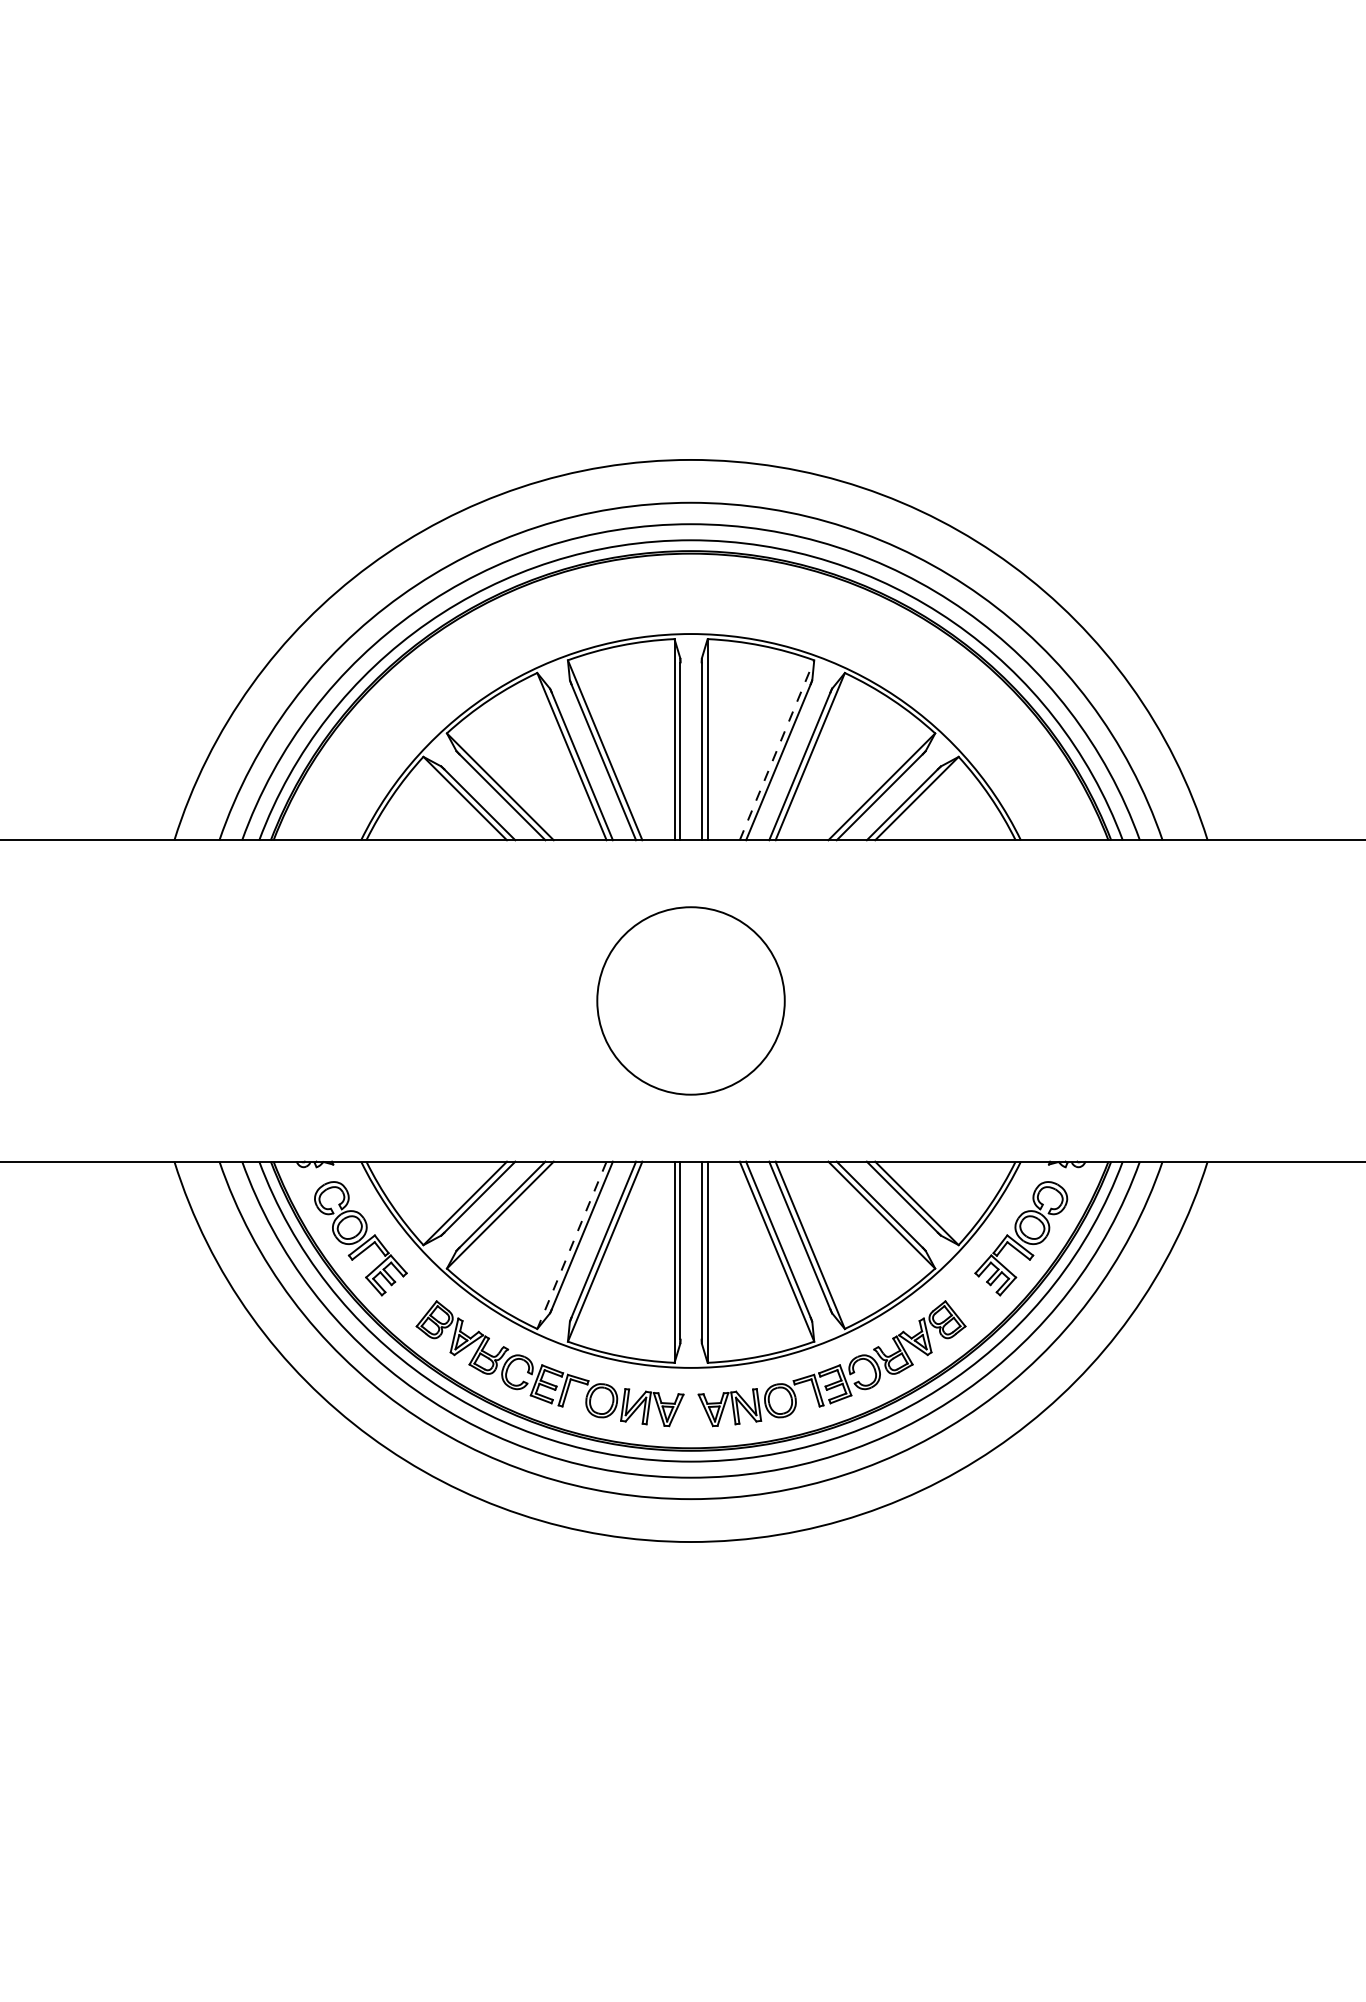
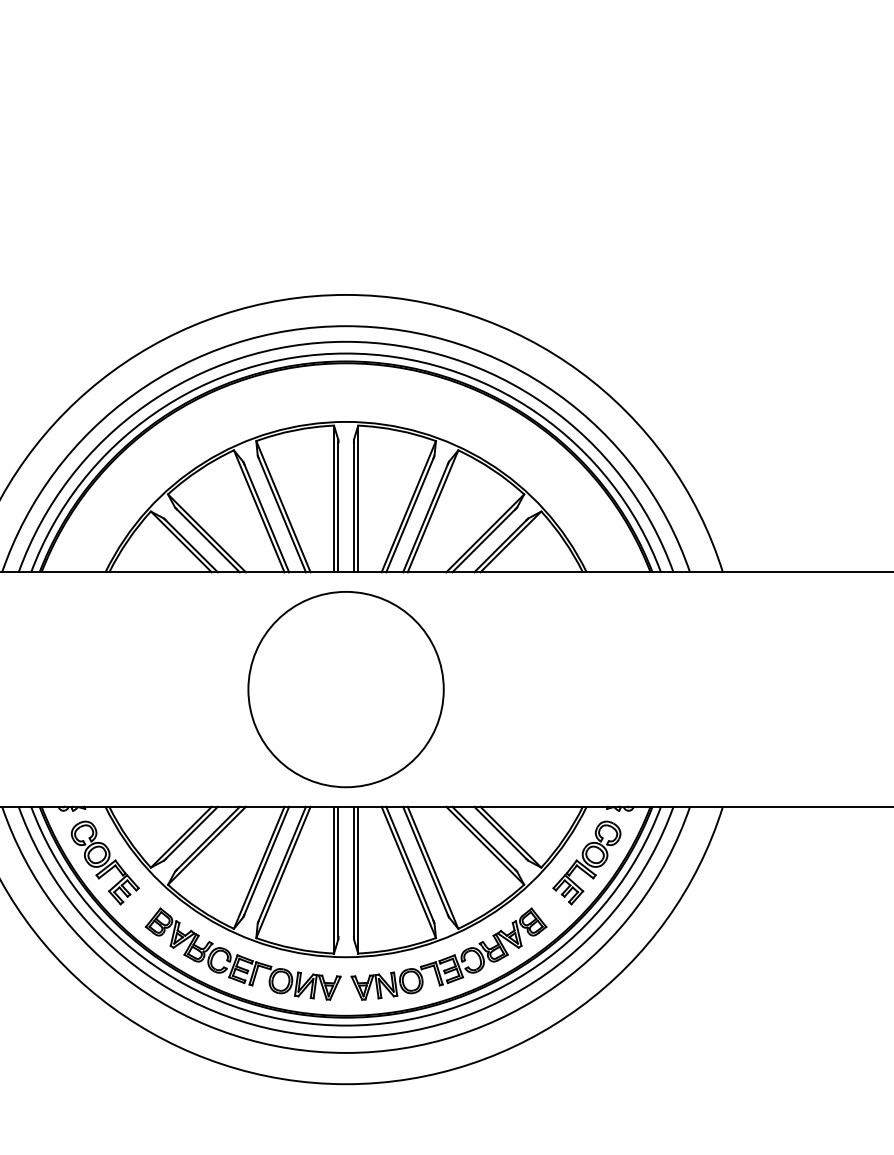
line: (777, 749) -> (409, 506), dashed -> solid
circle: (690, 1000) -> (345, 689), size x1.43
line: (571, 1245) -> (258, 867), dashed -> solid

